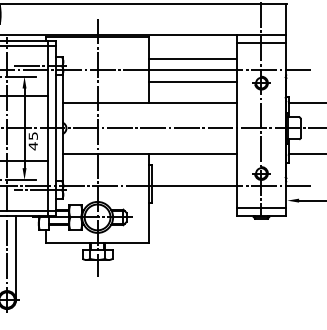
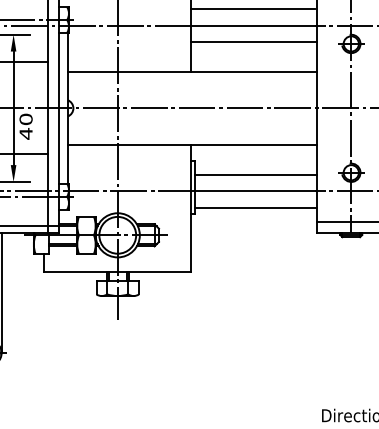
text: (32, 136) -> (24, 119), 45 -> 40
line: (194, 174) -> (255, 174), added
line: (194, 198) -> (255, 208), added

